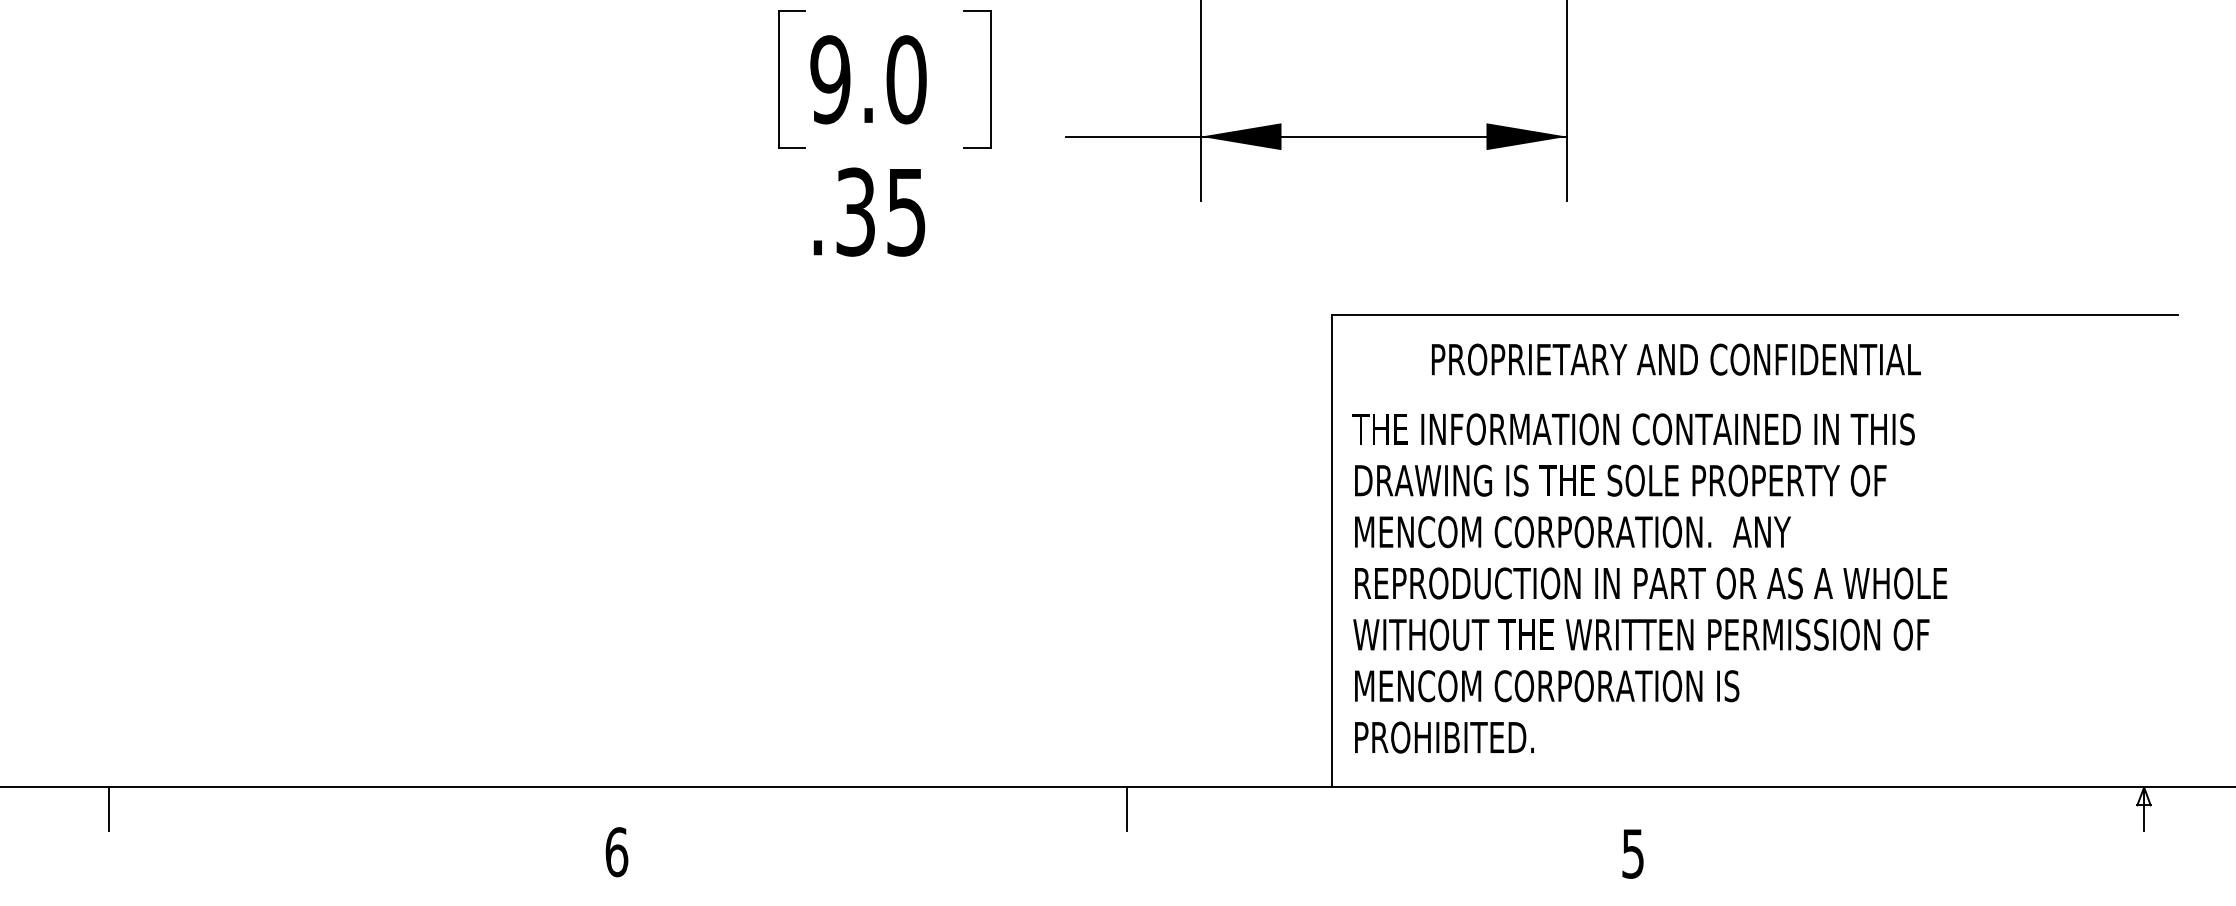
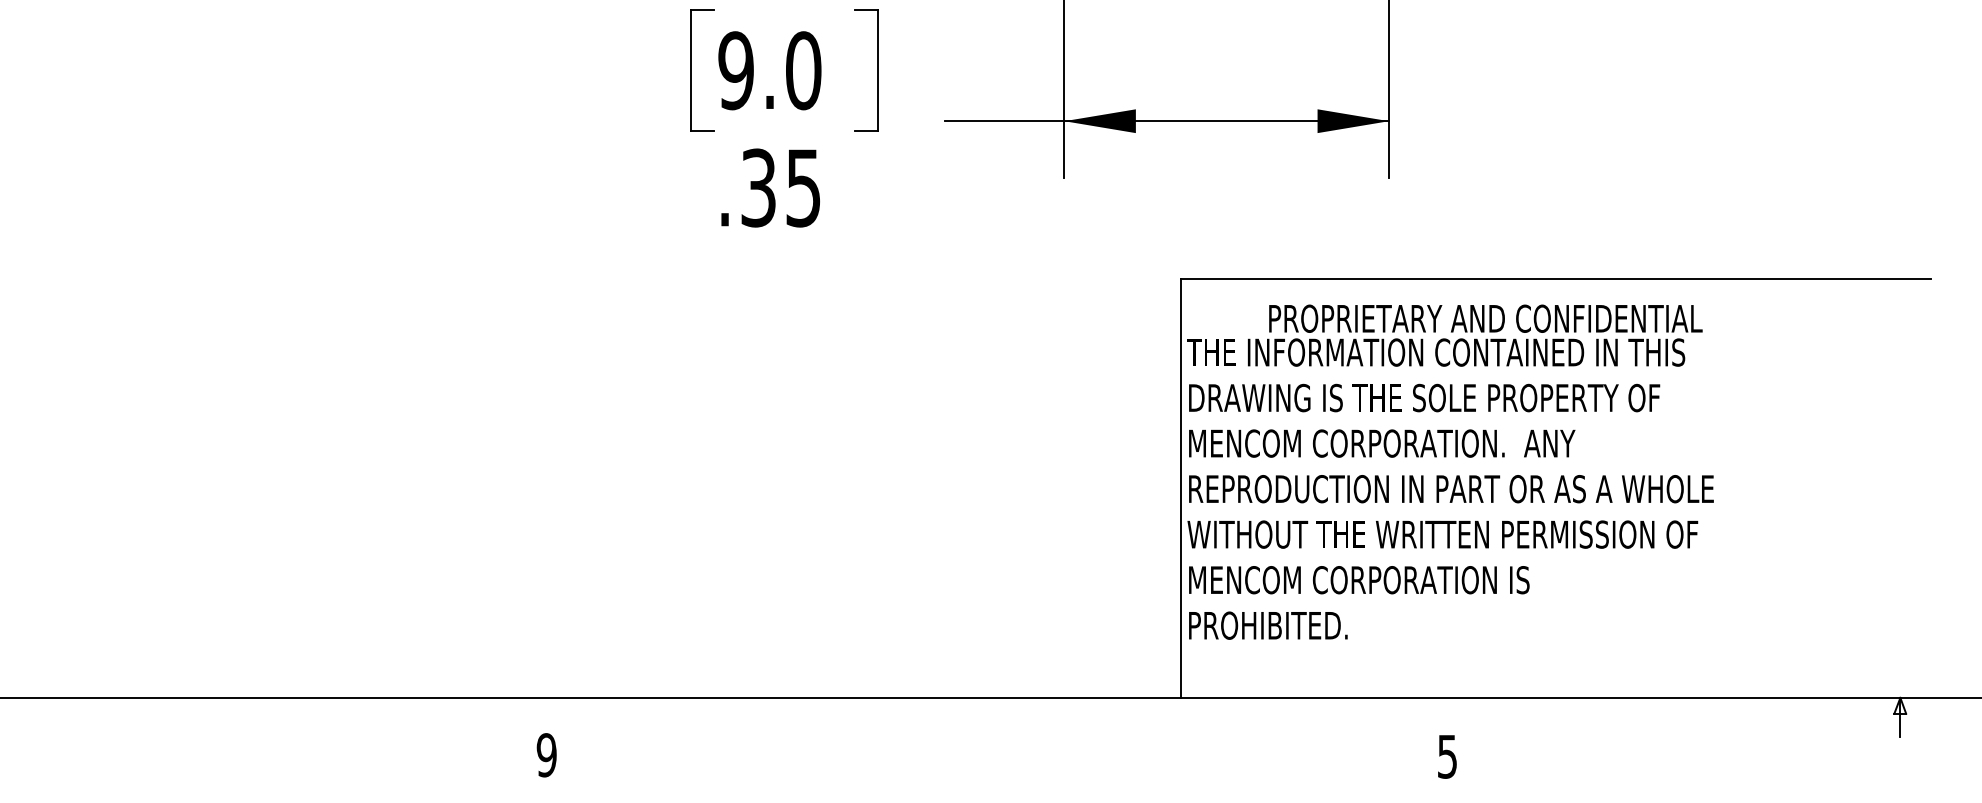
text: (1650, 582) -> (1450, 488), moved
line: (108, 808) -> (96, 716), removed
line: (1126, 808) -> (998, 716), removed
text: (616, 852) -> (546, 755), 6 -> 9

